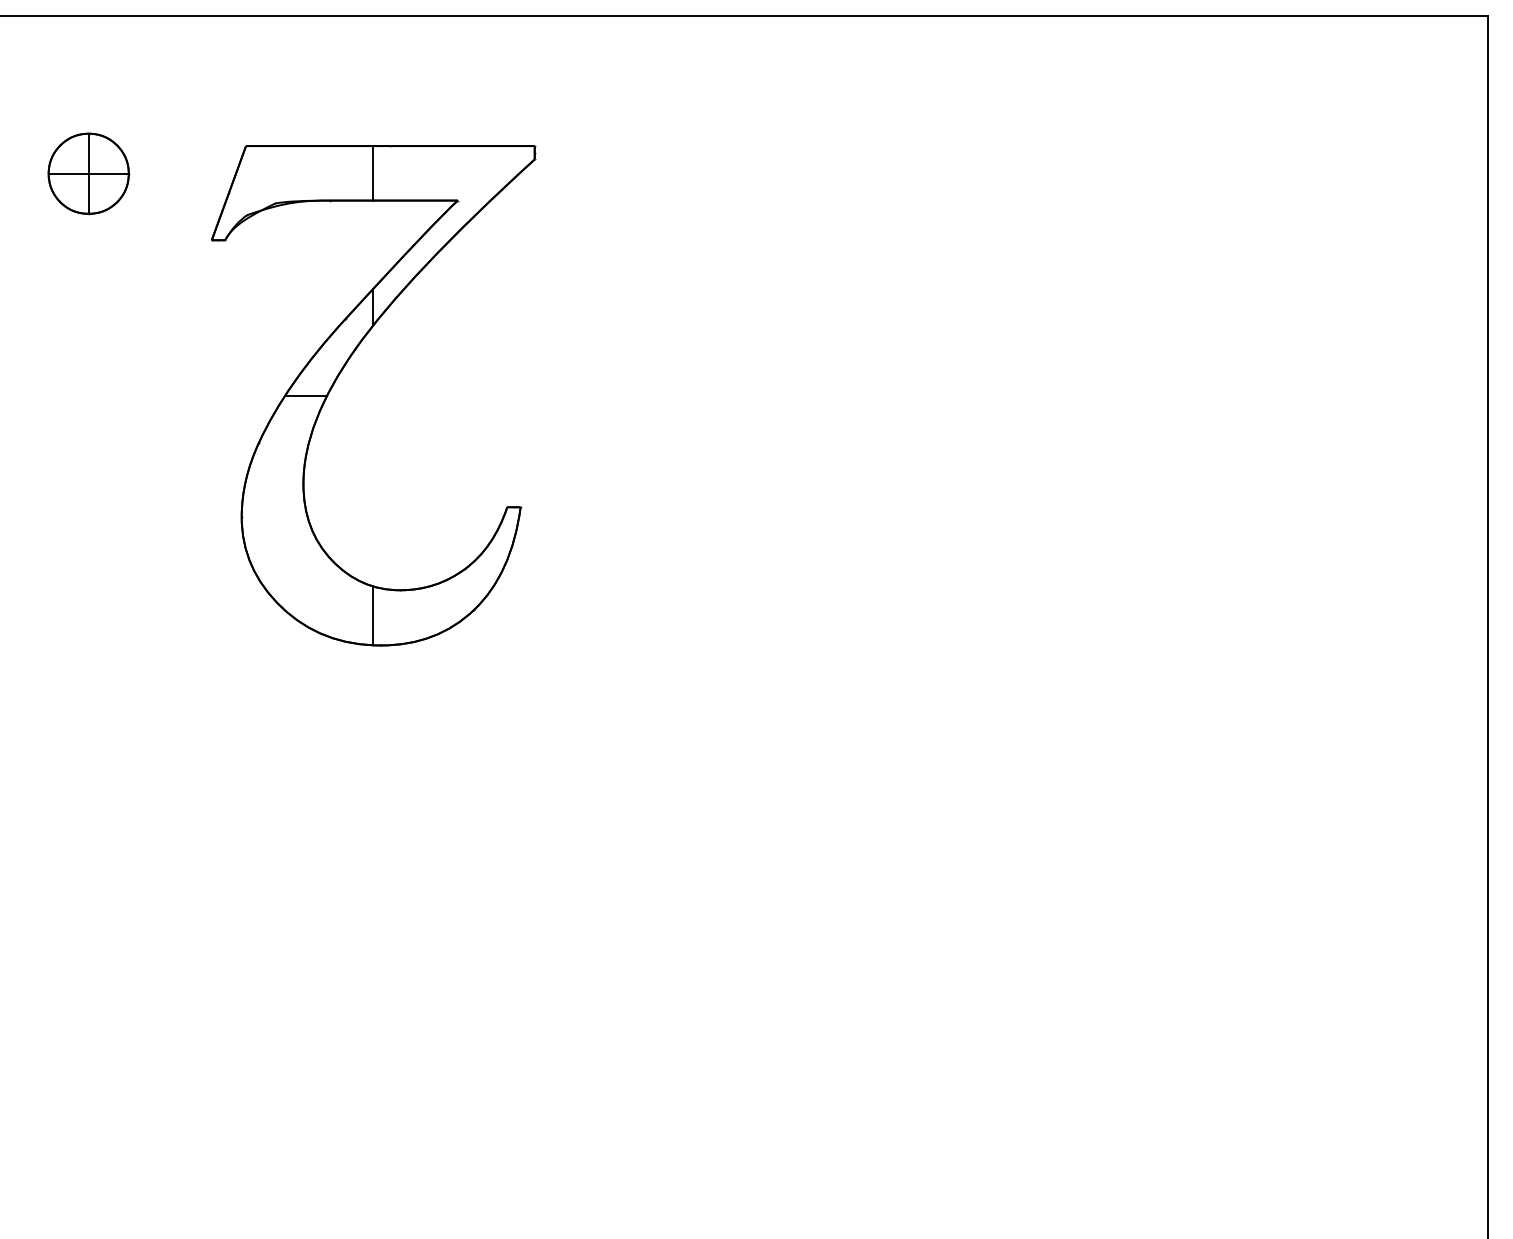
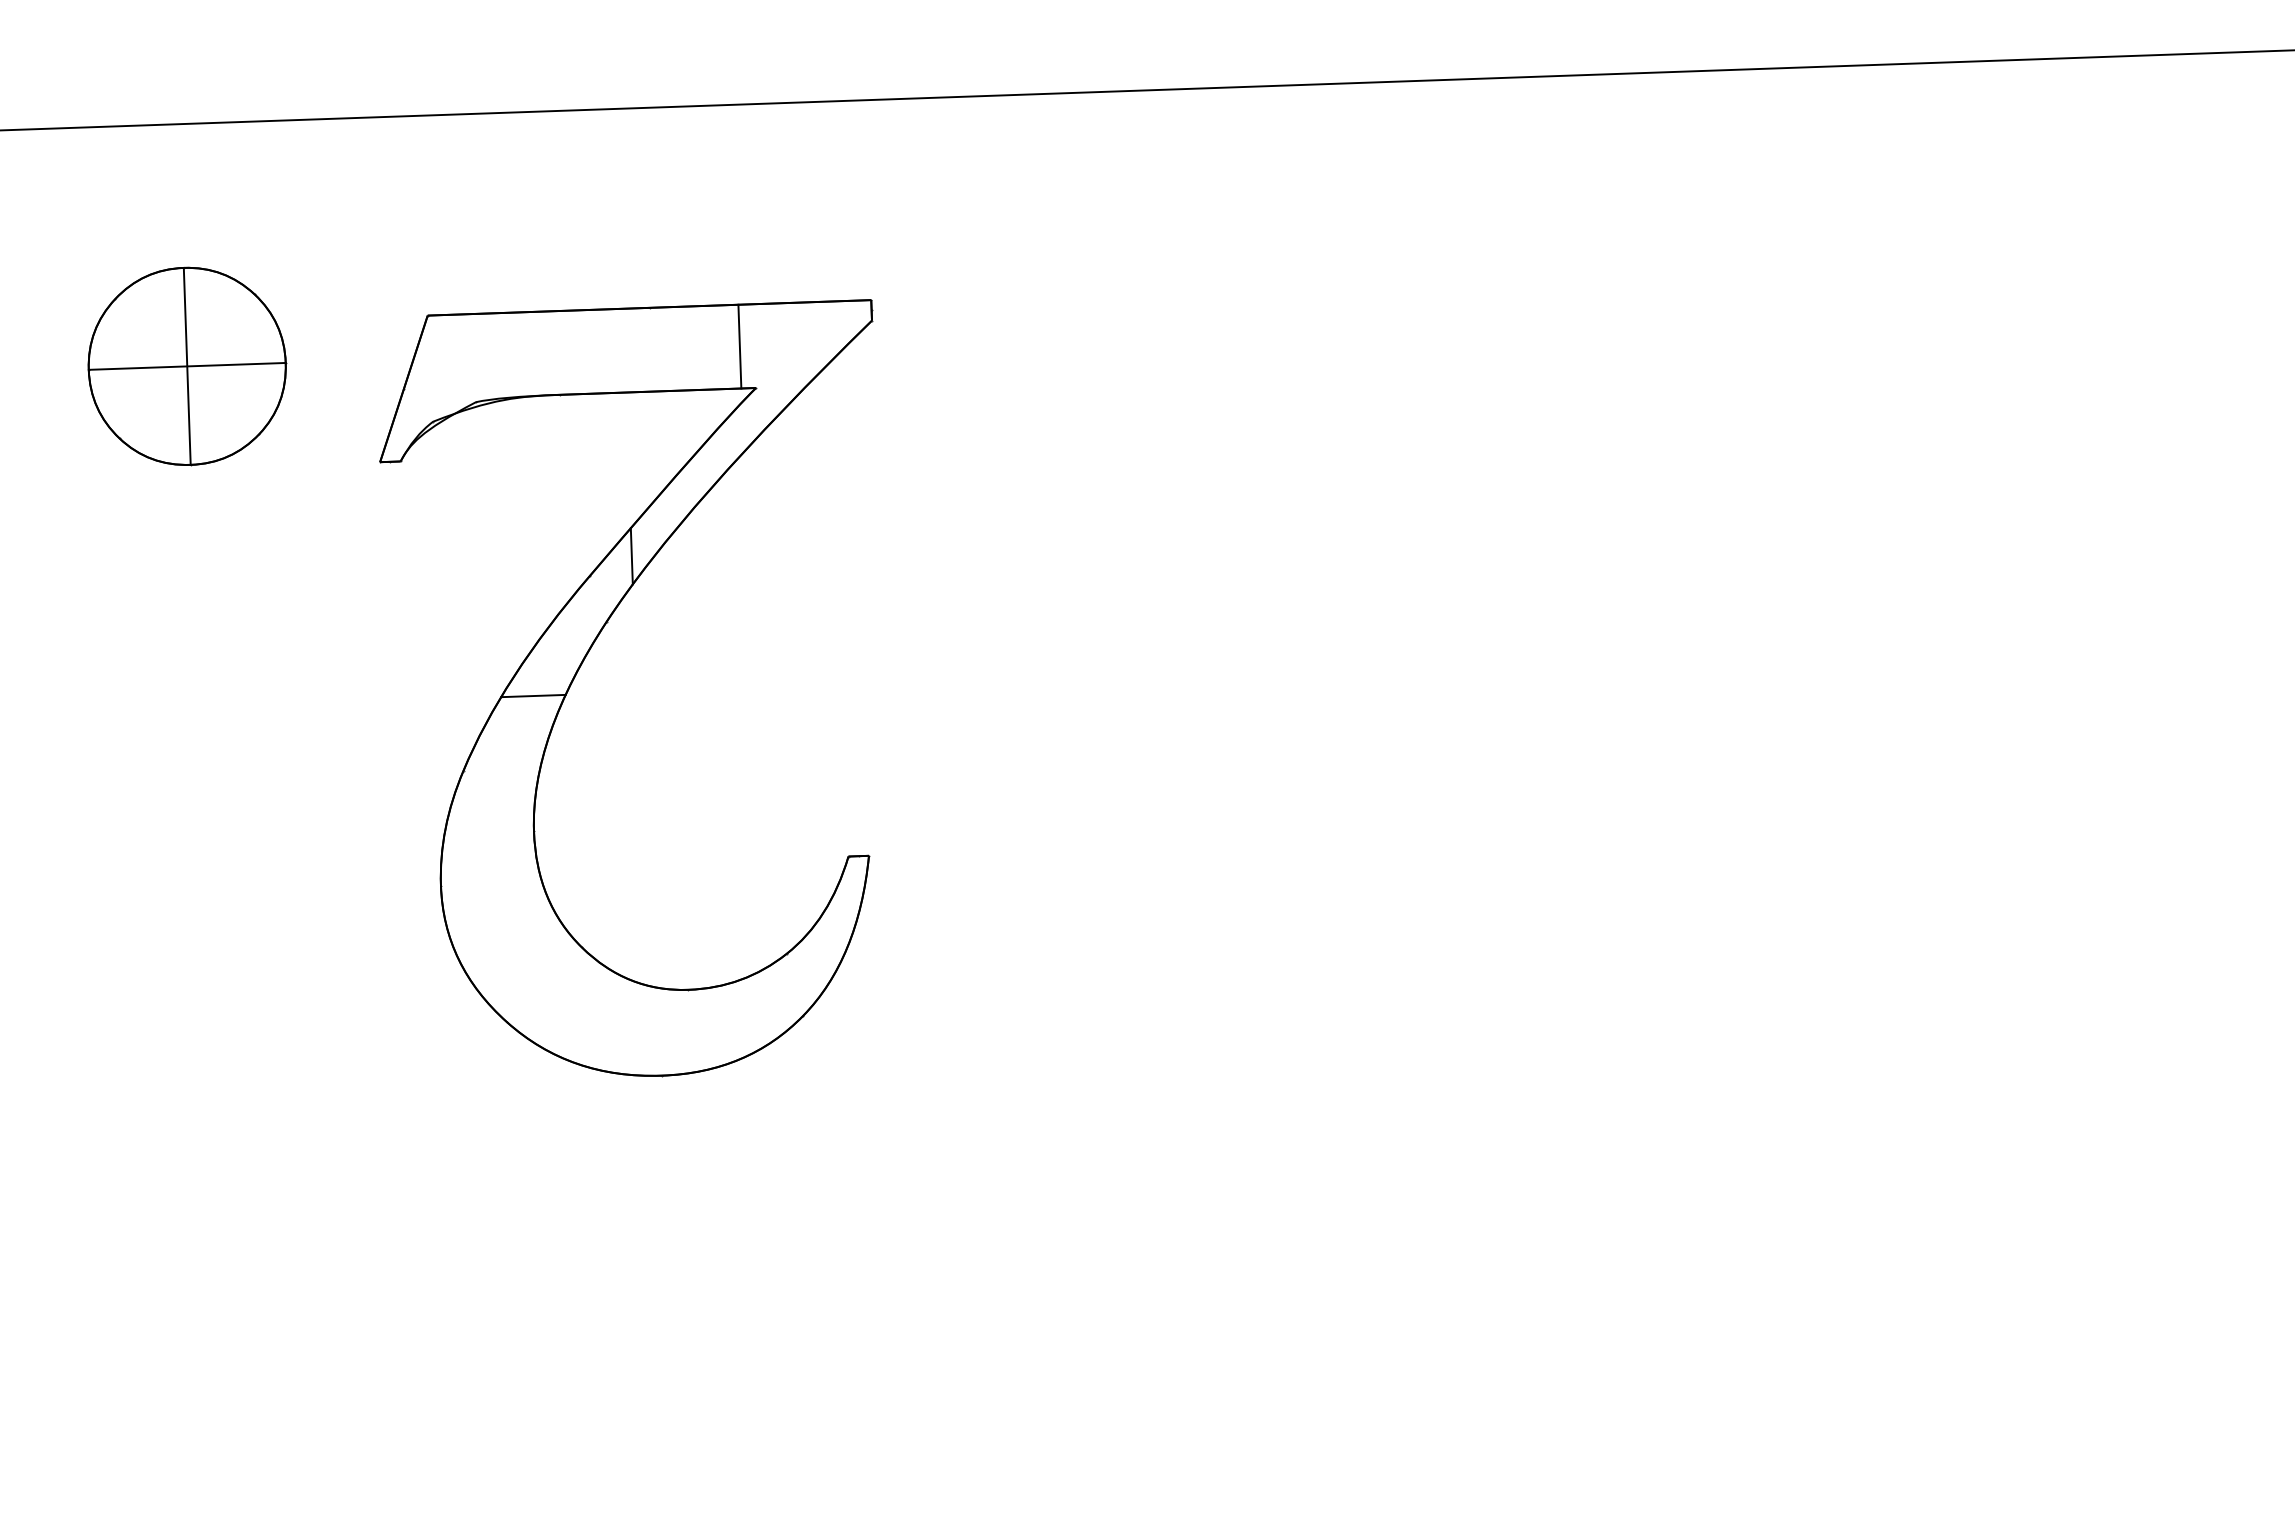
part: (88, 173) -> (187, 366), size x1.6
line: (373, 173) -> (740, 346), moved
line: (373, 615) -> (648, 1030), removed

